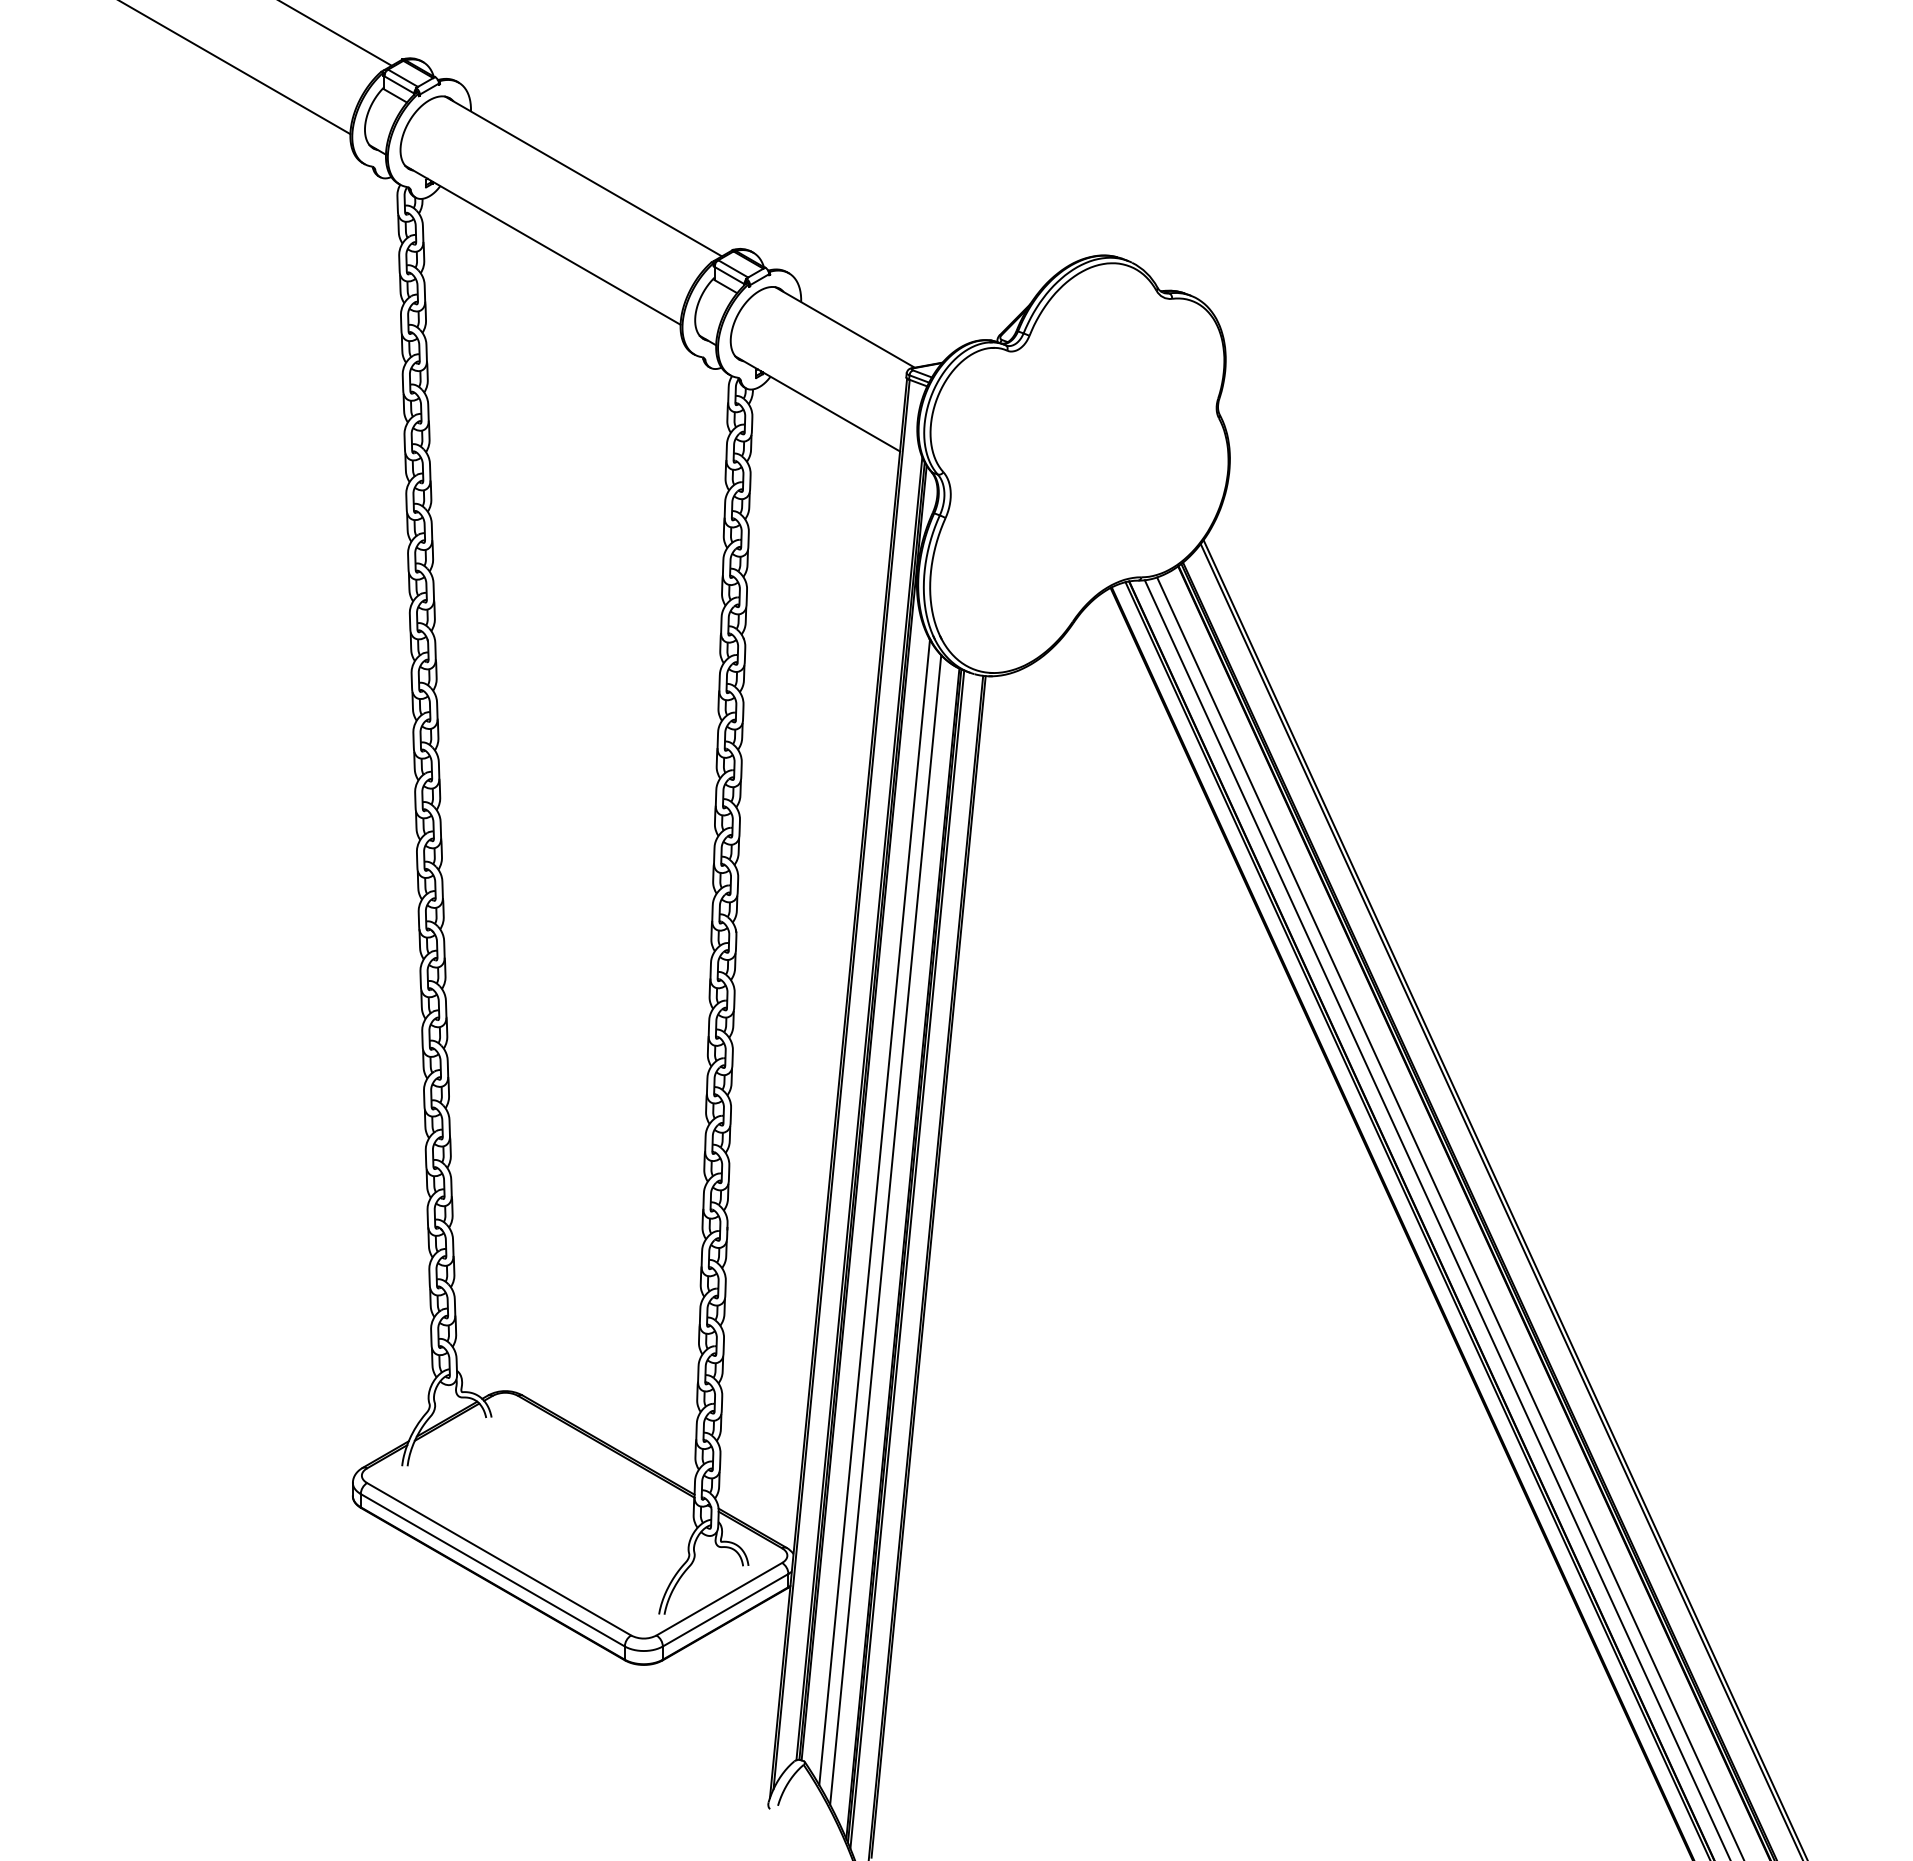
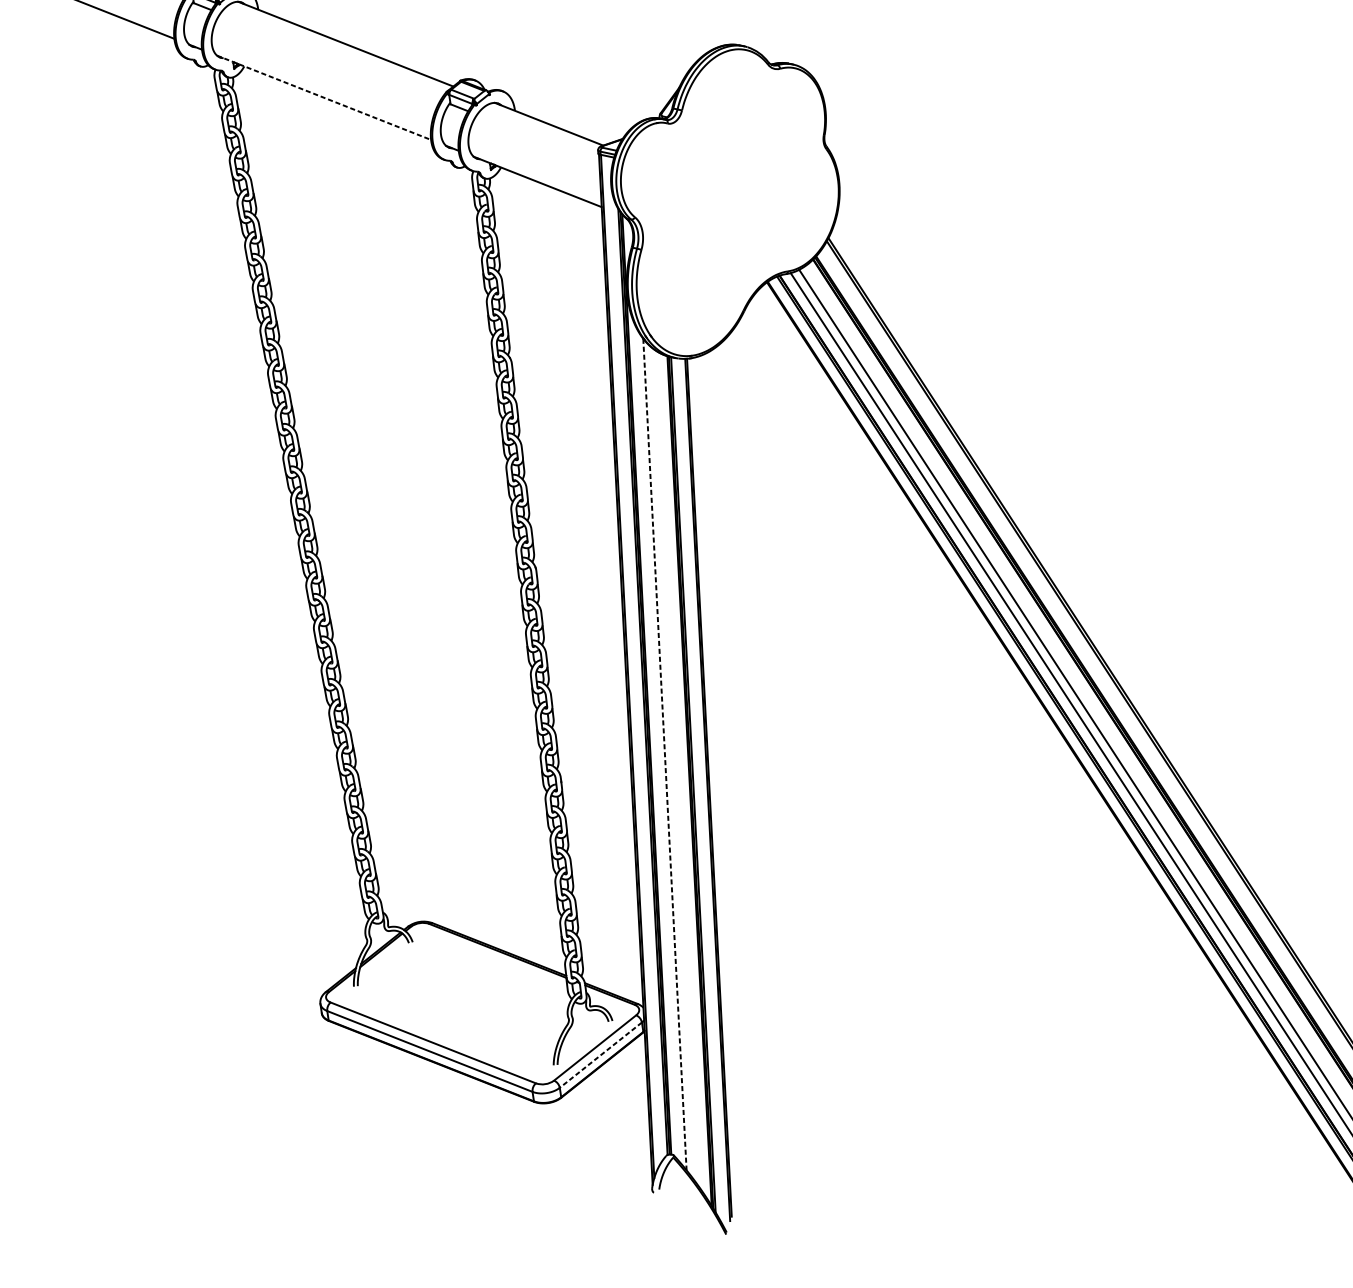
line: (543, 245) -> (324, 97), solid -> dashed
line: (874, 1212) -> (664, 754), solid -> dashed
line: (885, 1229) -> (674, 765), removed
line: (725, 1610) -> (600, 1055), solid -> dashed

